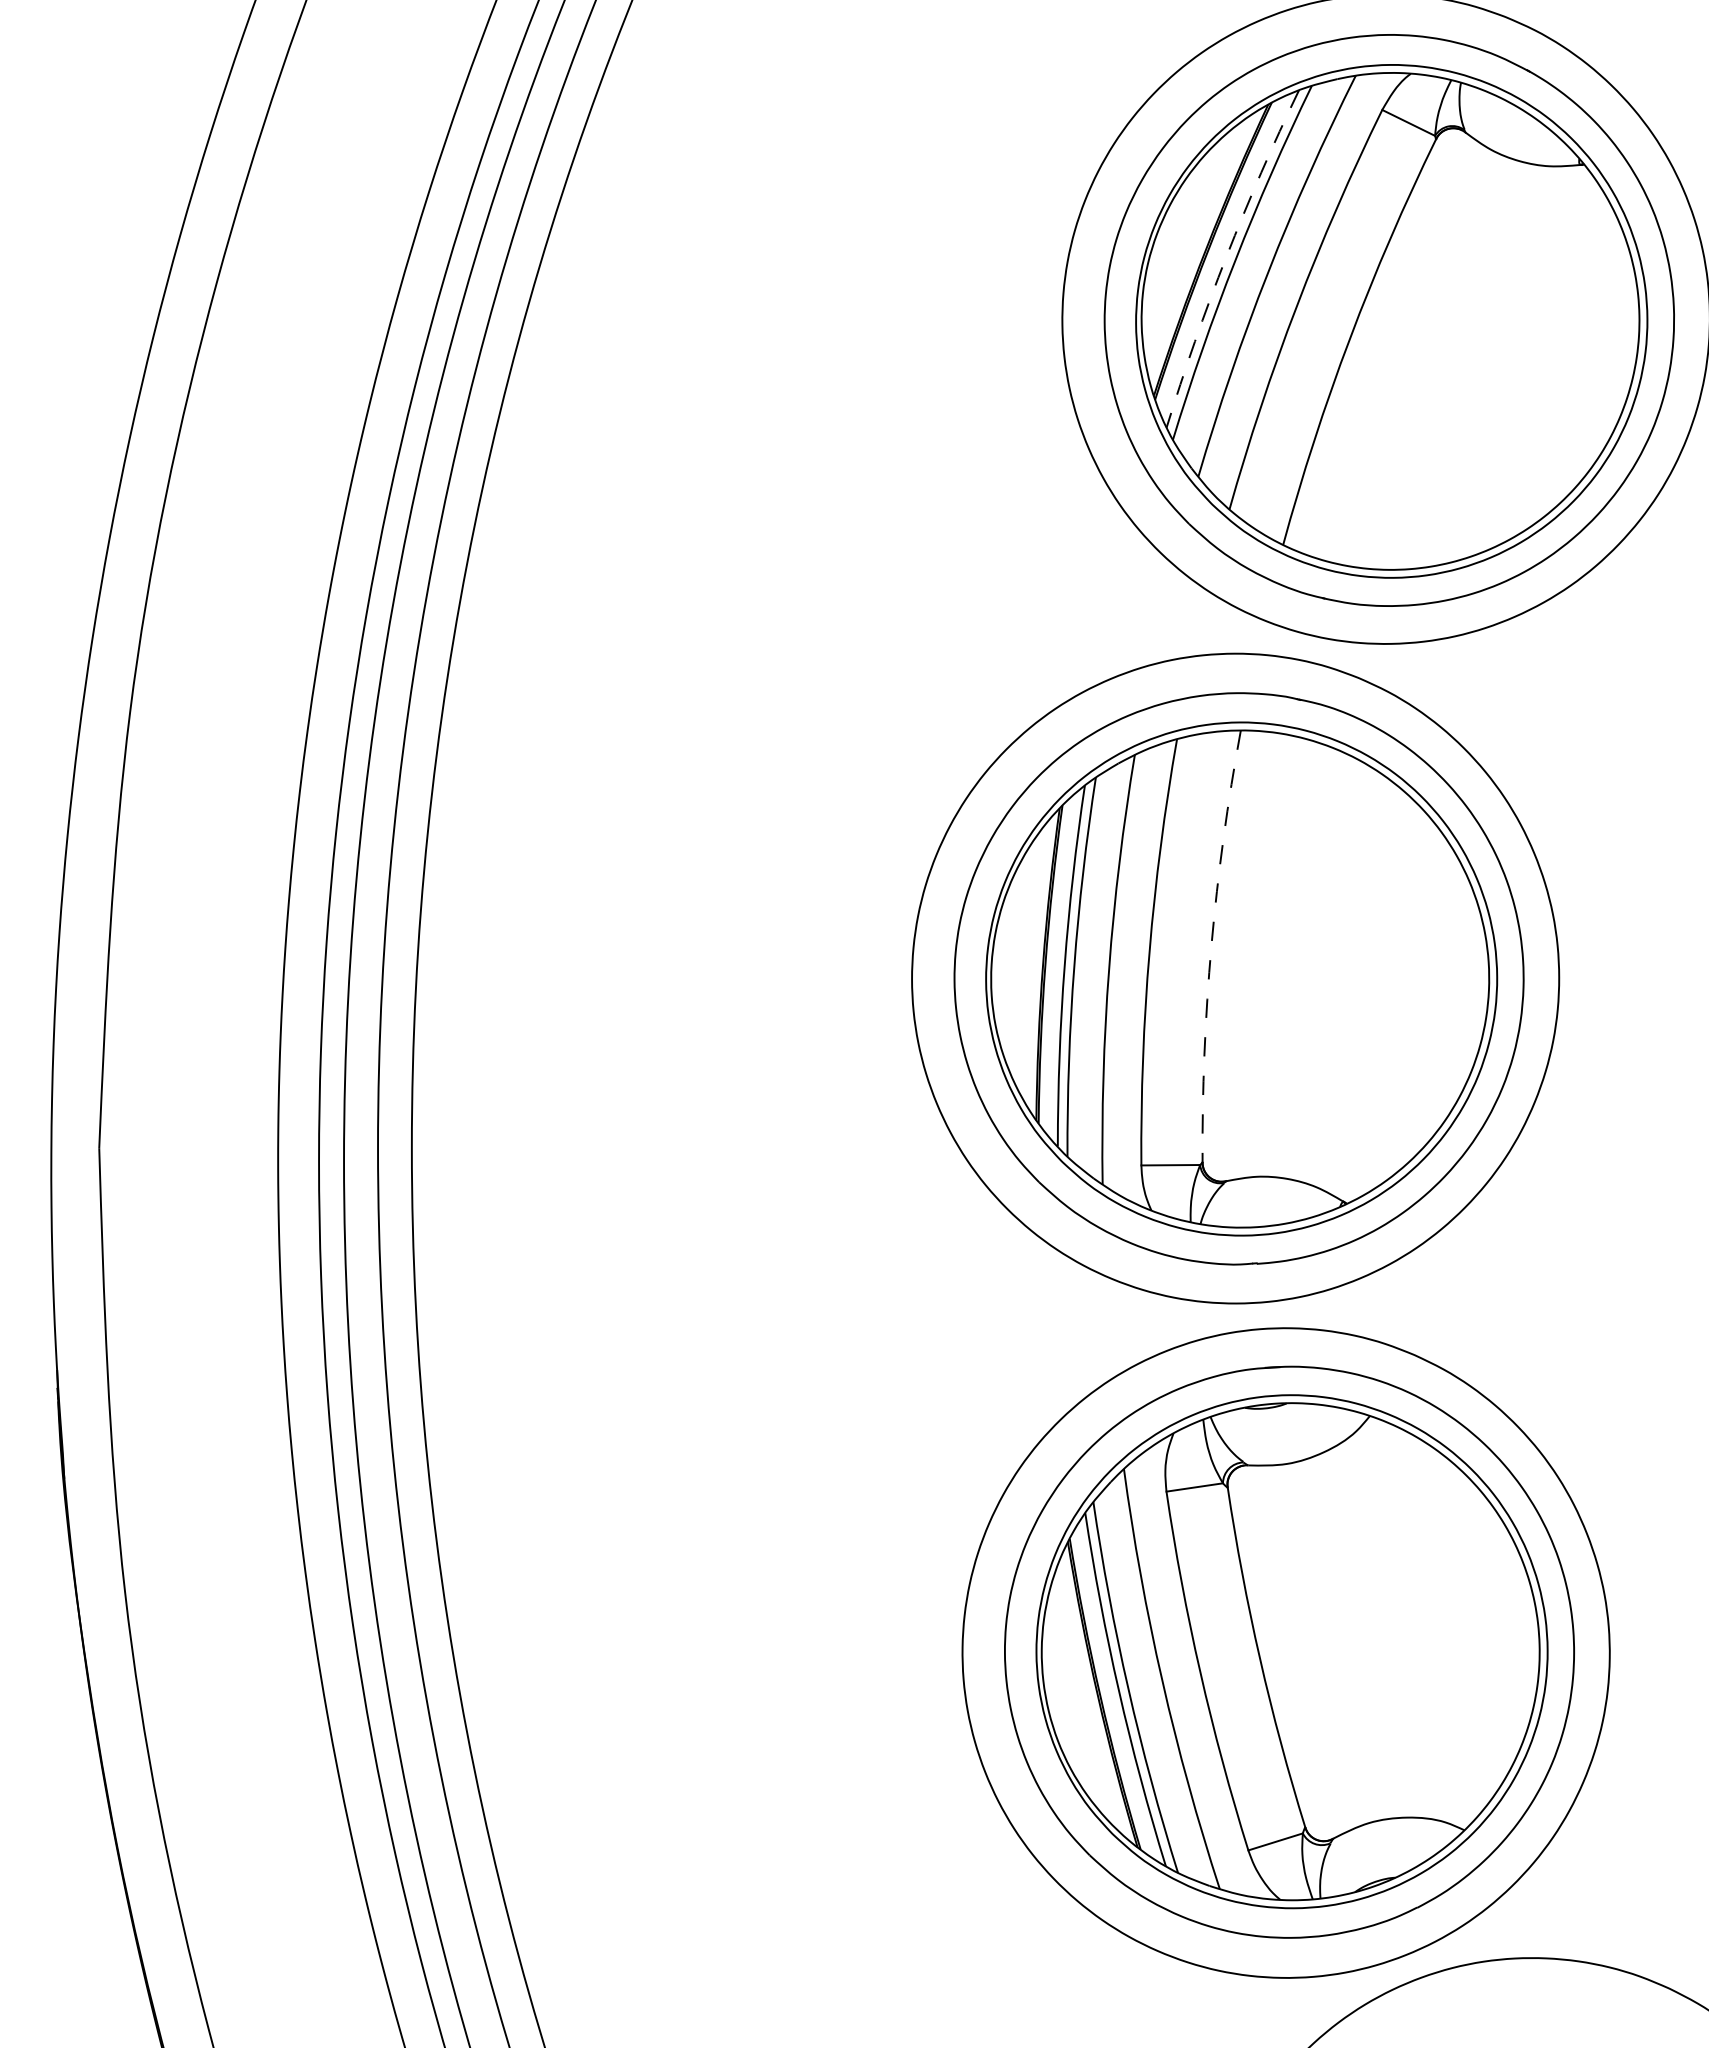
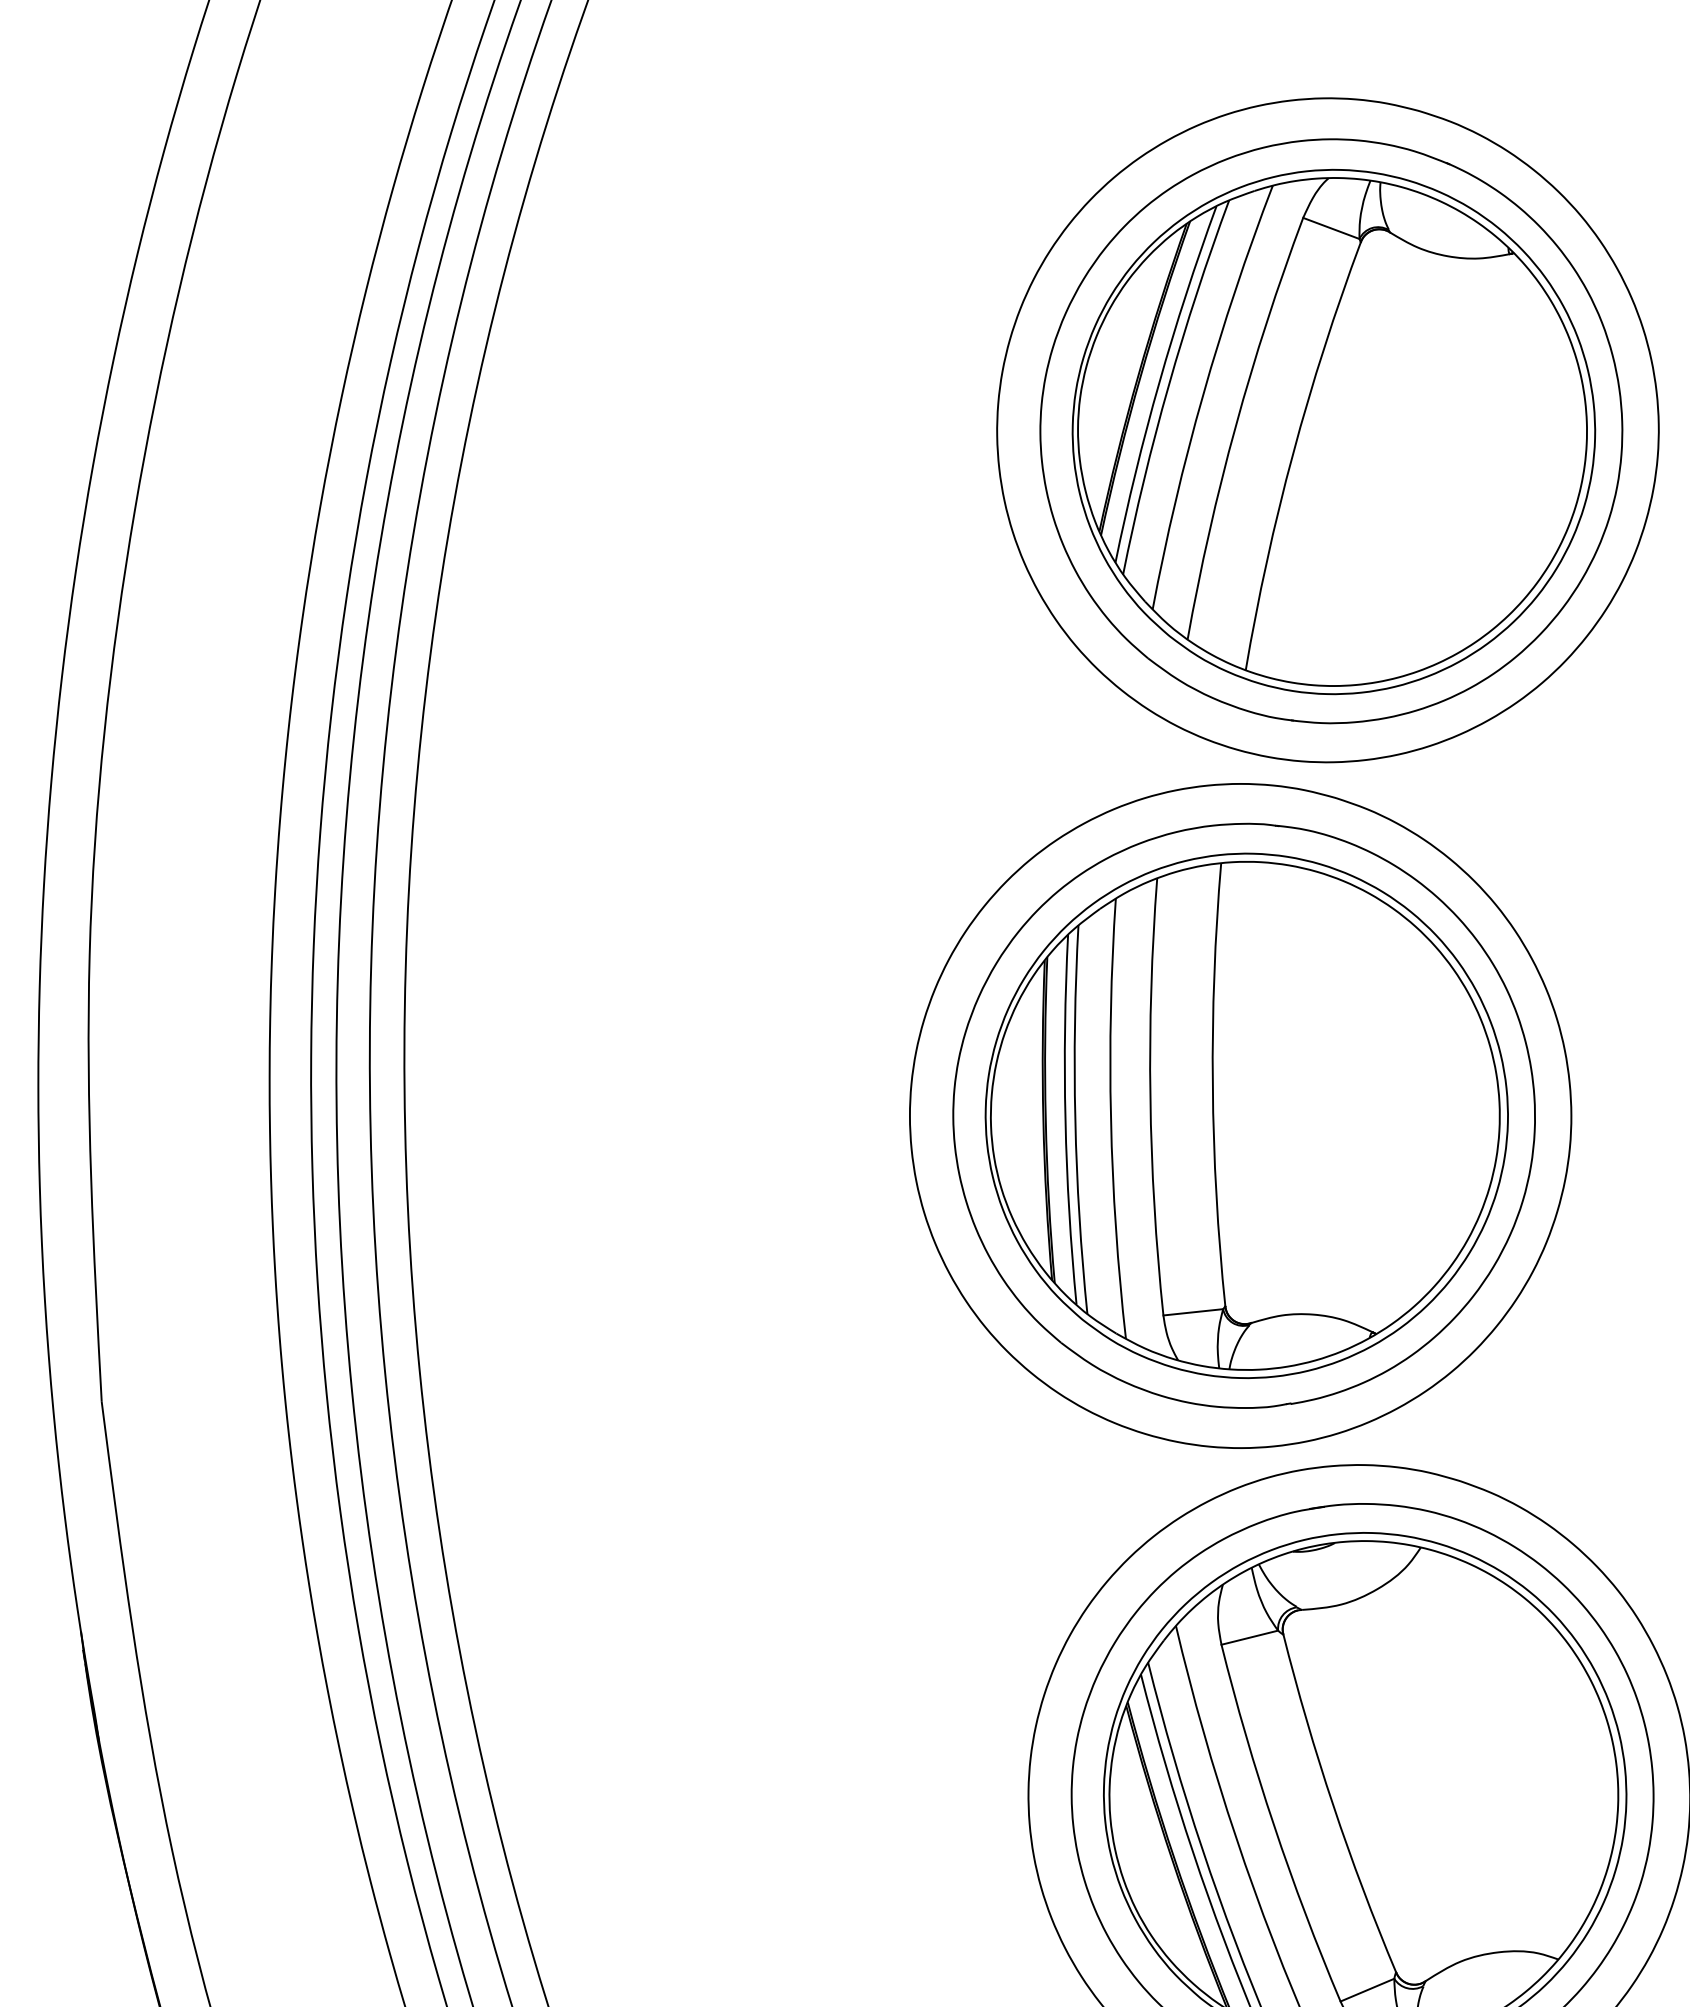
arc: (1226, 256) -> (1159, 382), dashed -> solid
arc: (1211, 945) -> (1212, 1084), dashed -> solid

